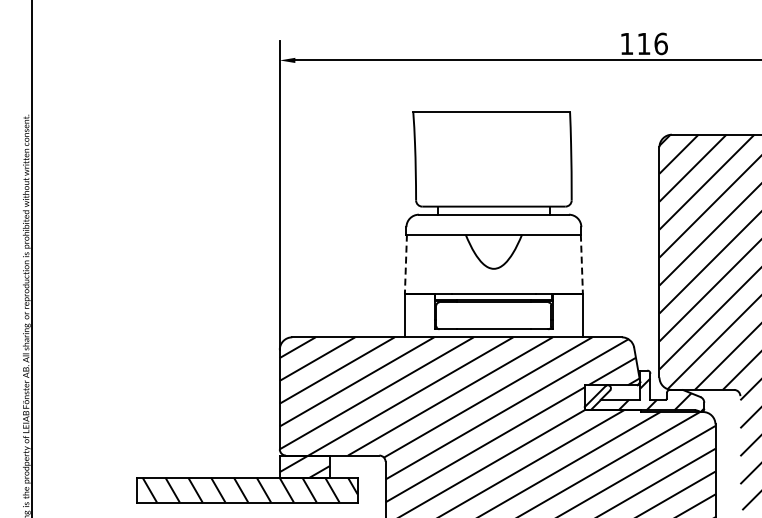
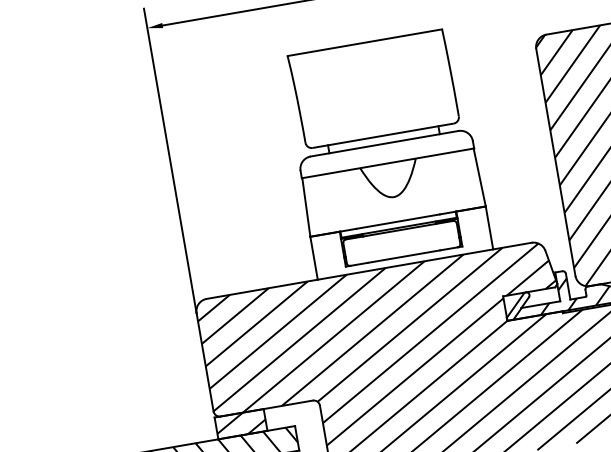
line: (405, 264) -> (305, 207), dashed -> solid
line: (581, 264) -> (479, 177), dashed -> solid

